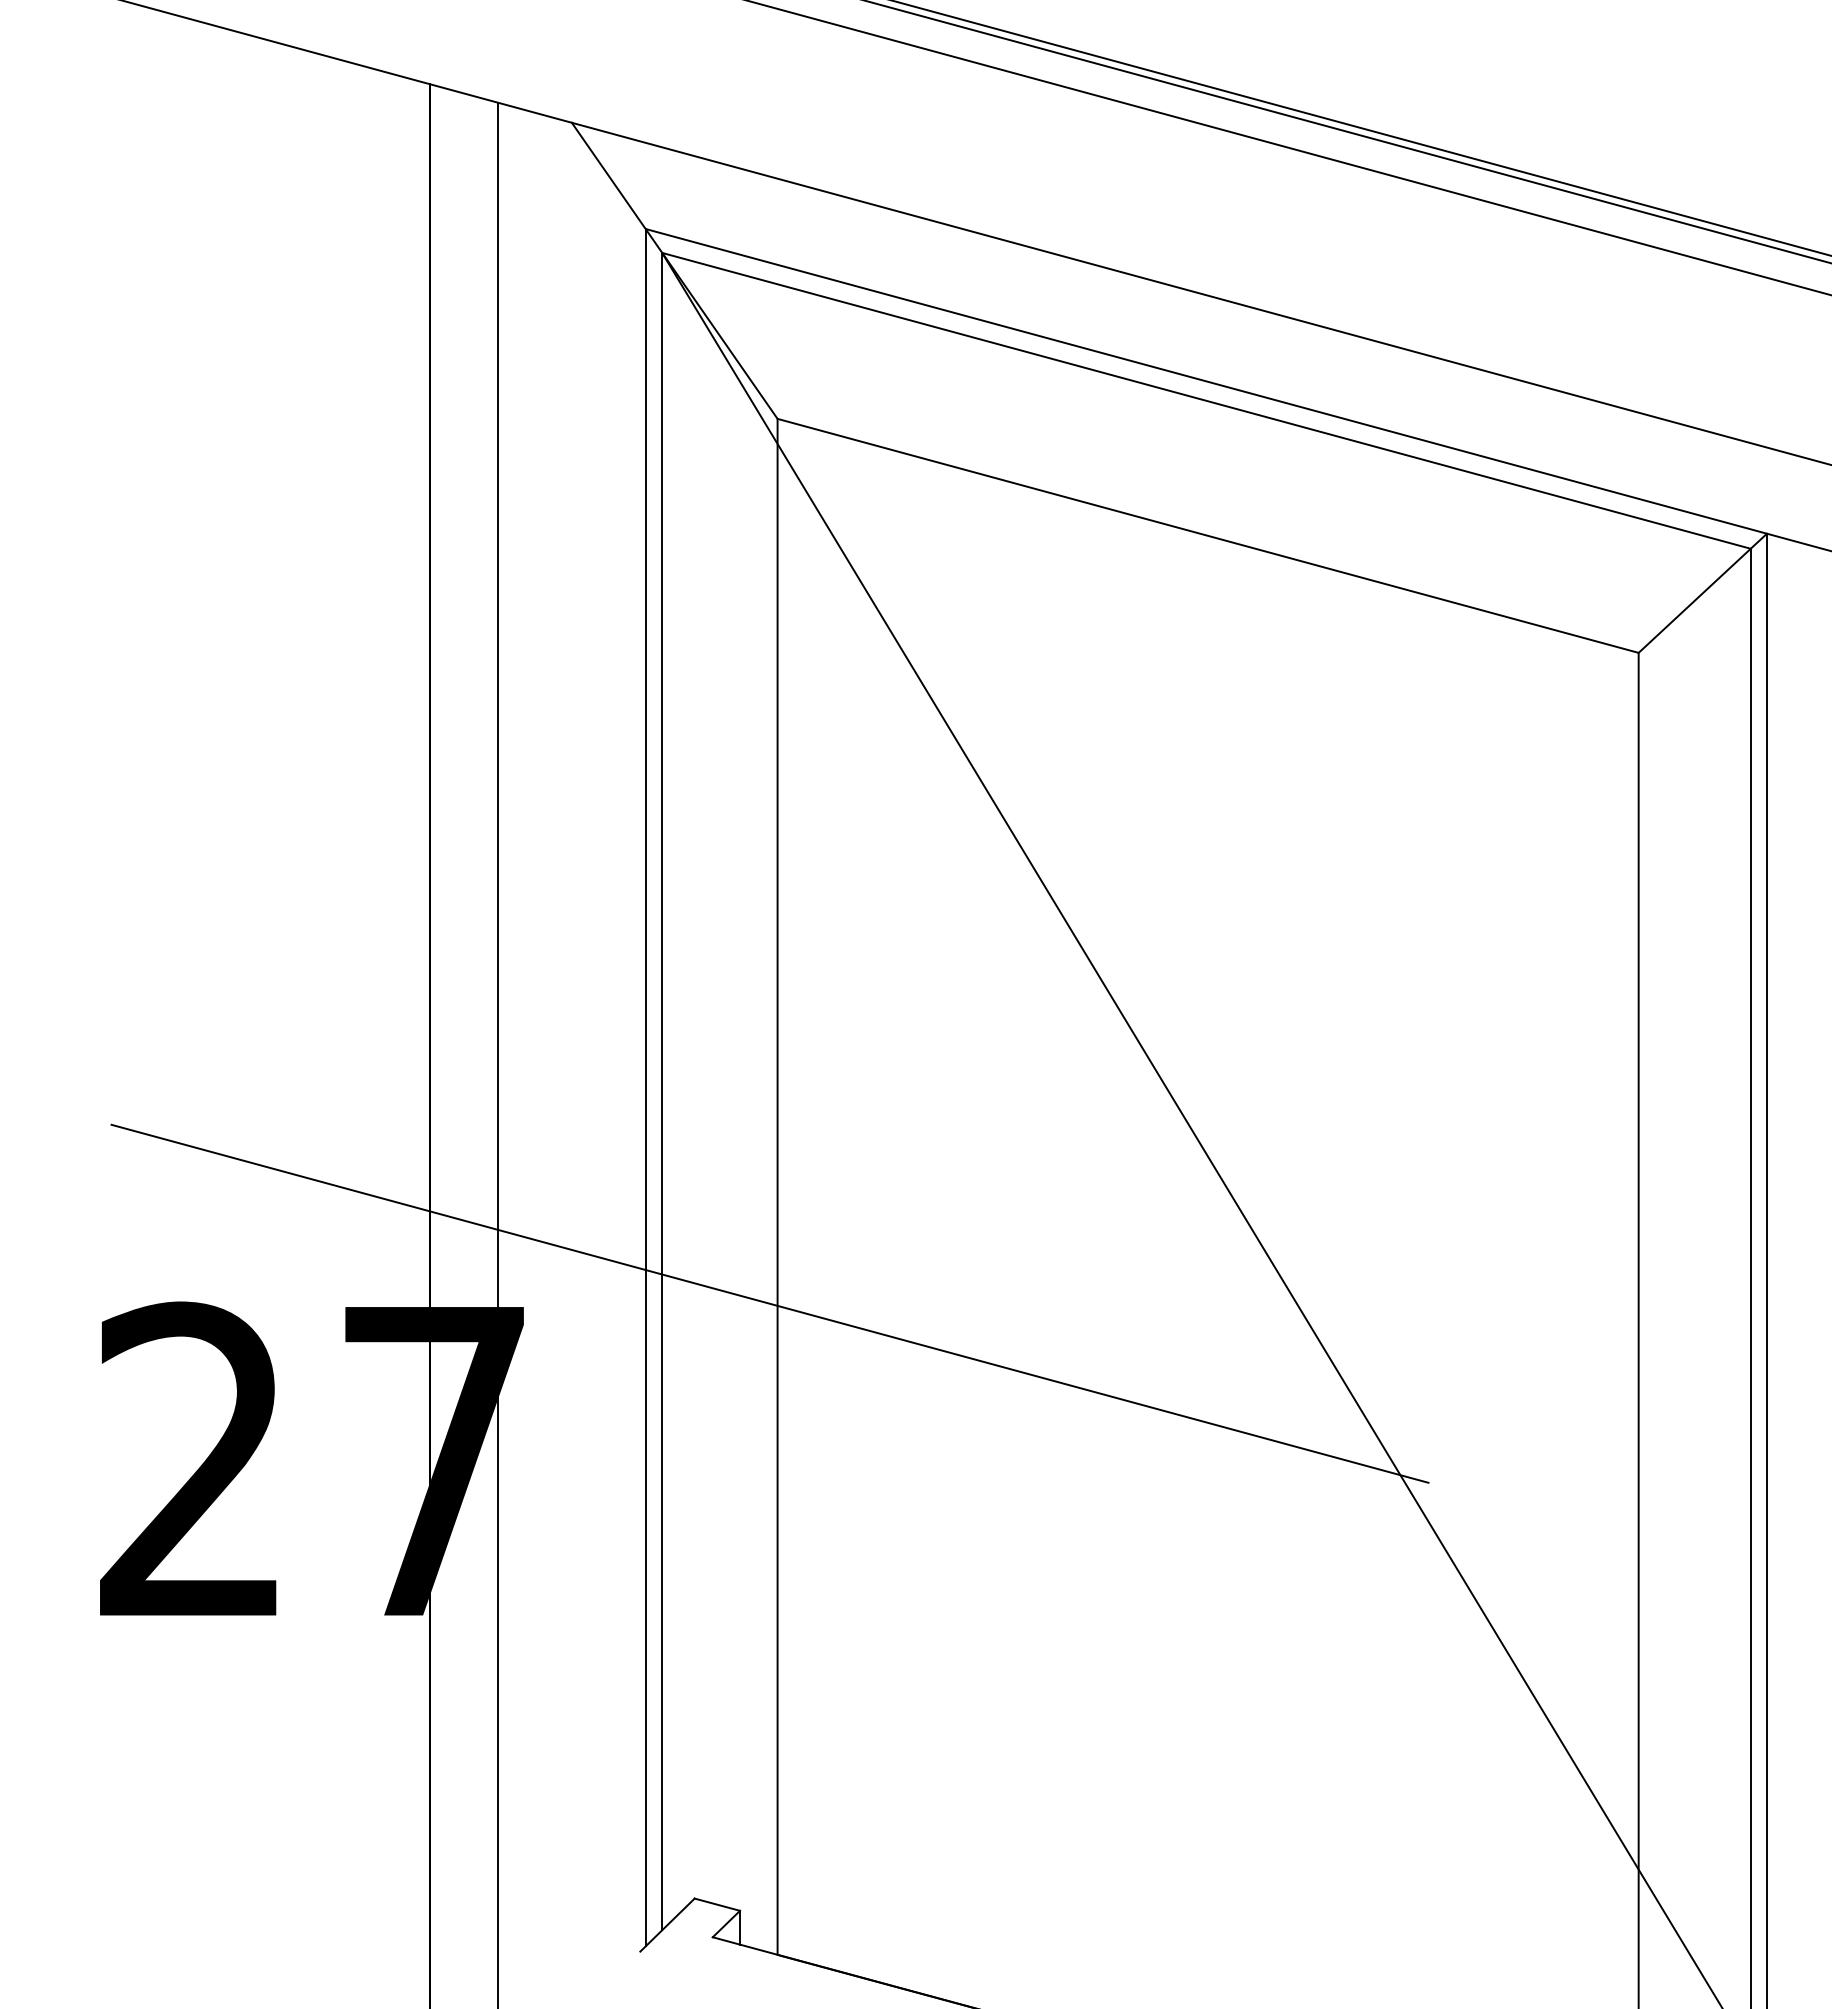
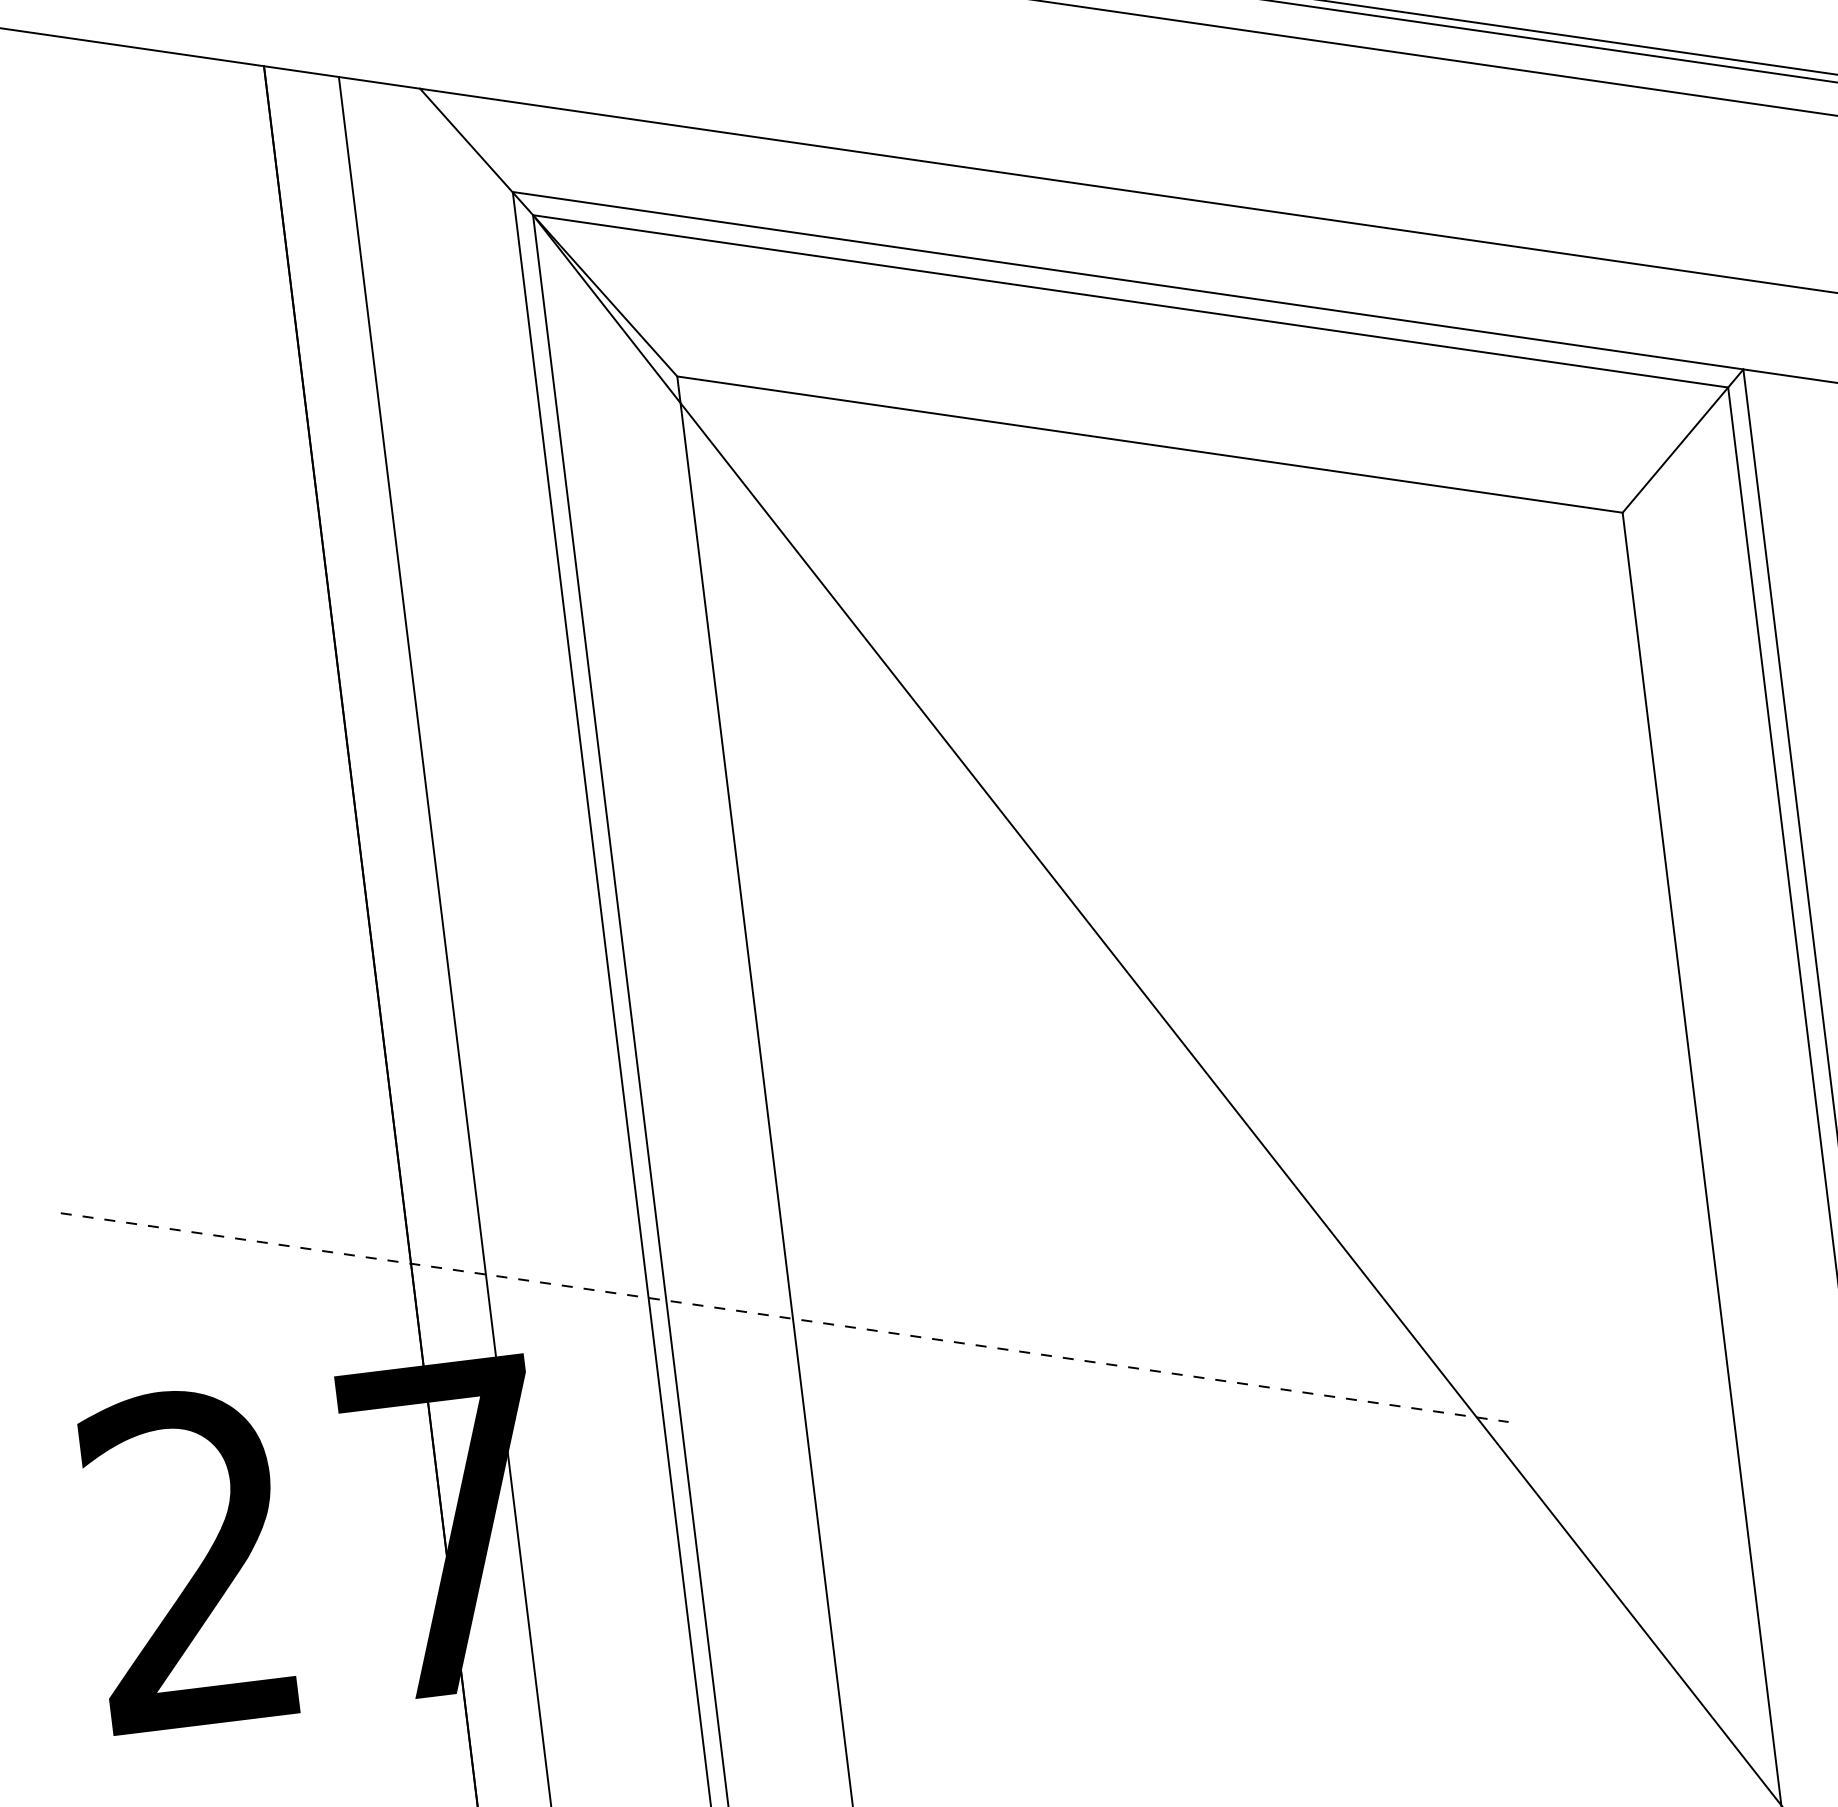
line: (770, 1303) -> (785, 1317), solid -> dashed

